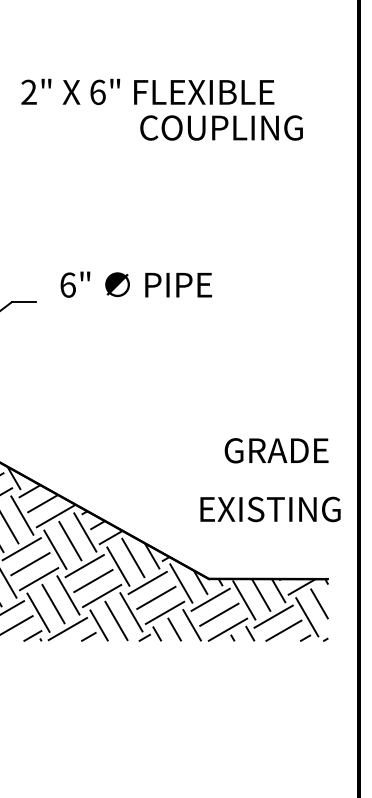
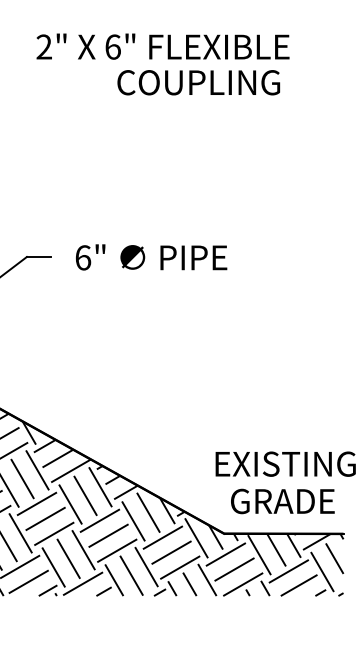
text: (221, 127) -> (198, 82), moved
text: (135, 284) -> (150, 257), moved
text: (276, 450) -> (282, 501), moved

